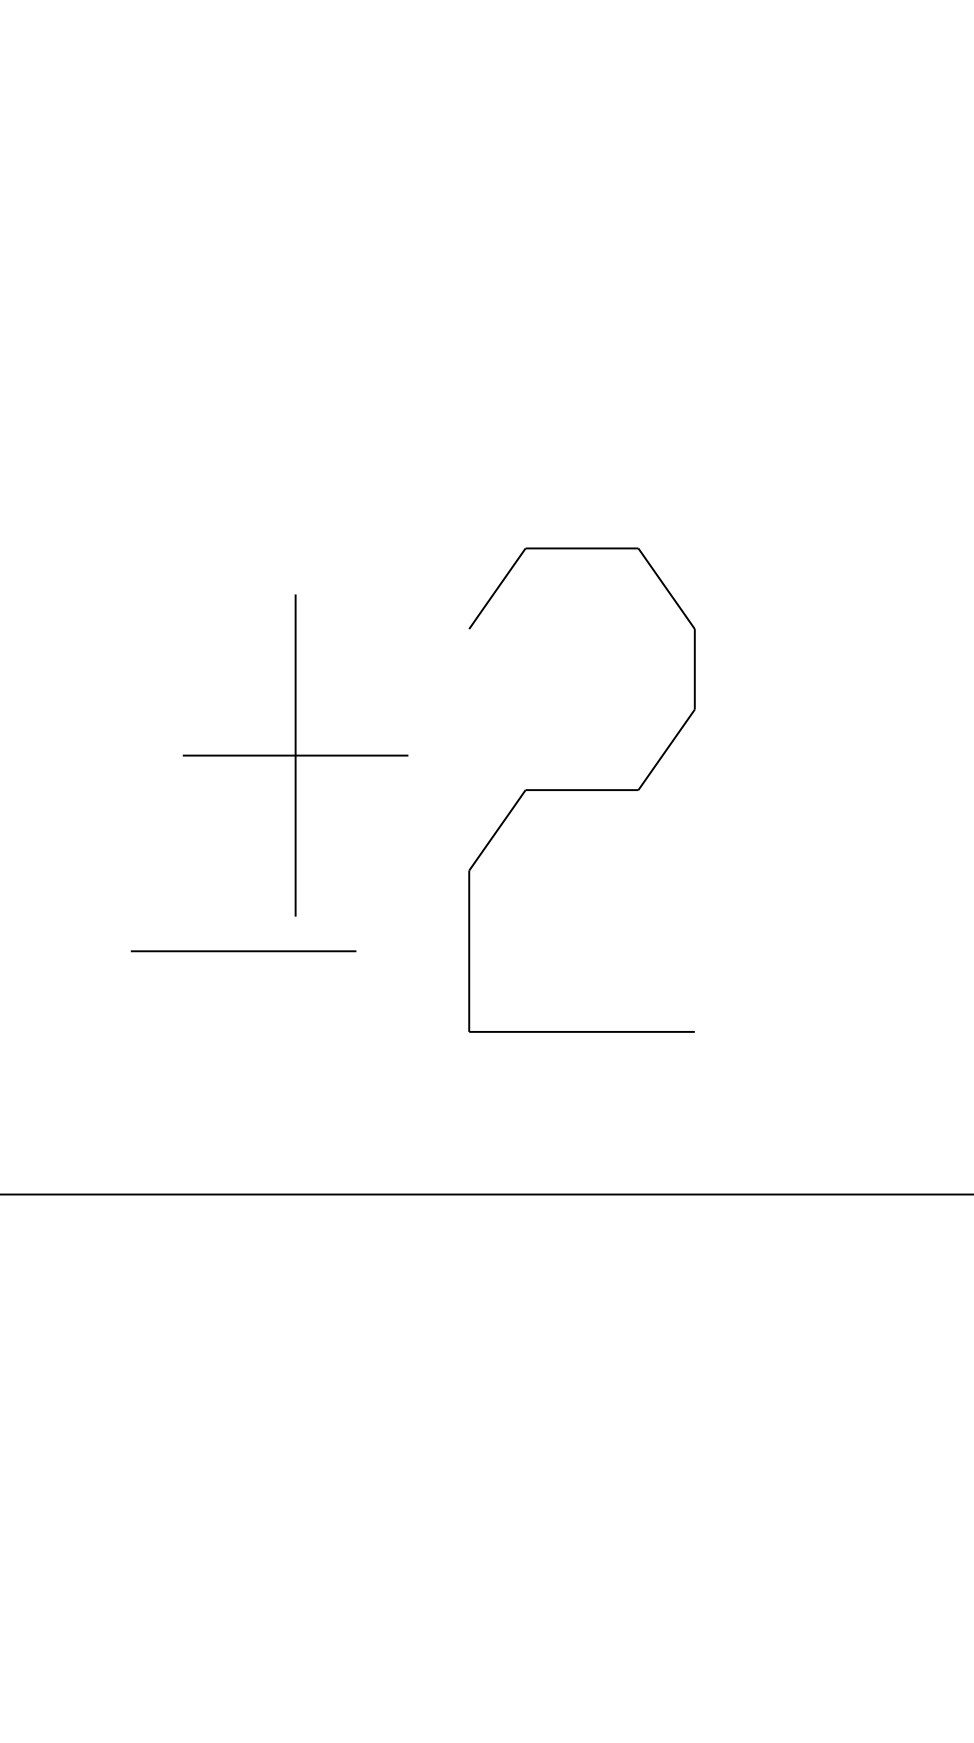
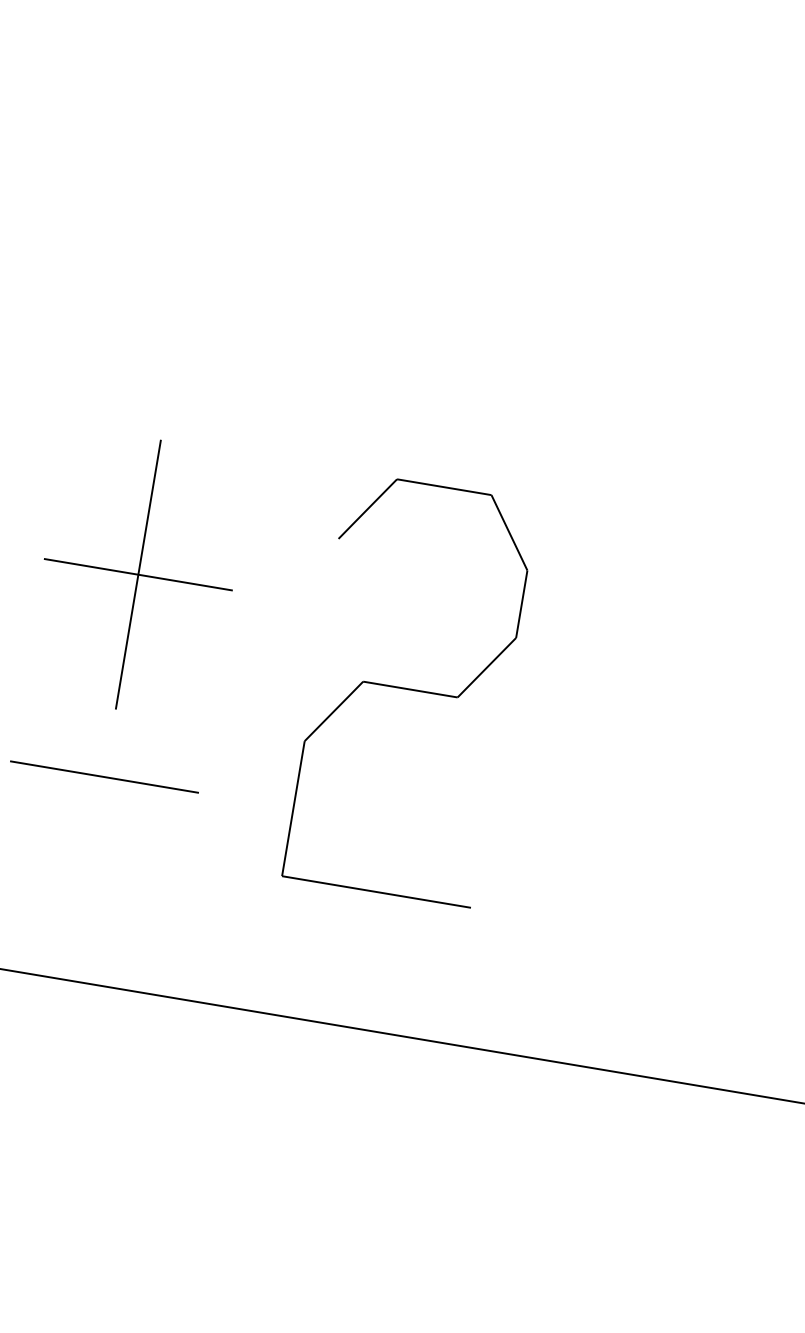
part: (295, 755) -> (138, 574), moved

